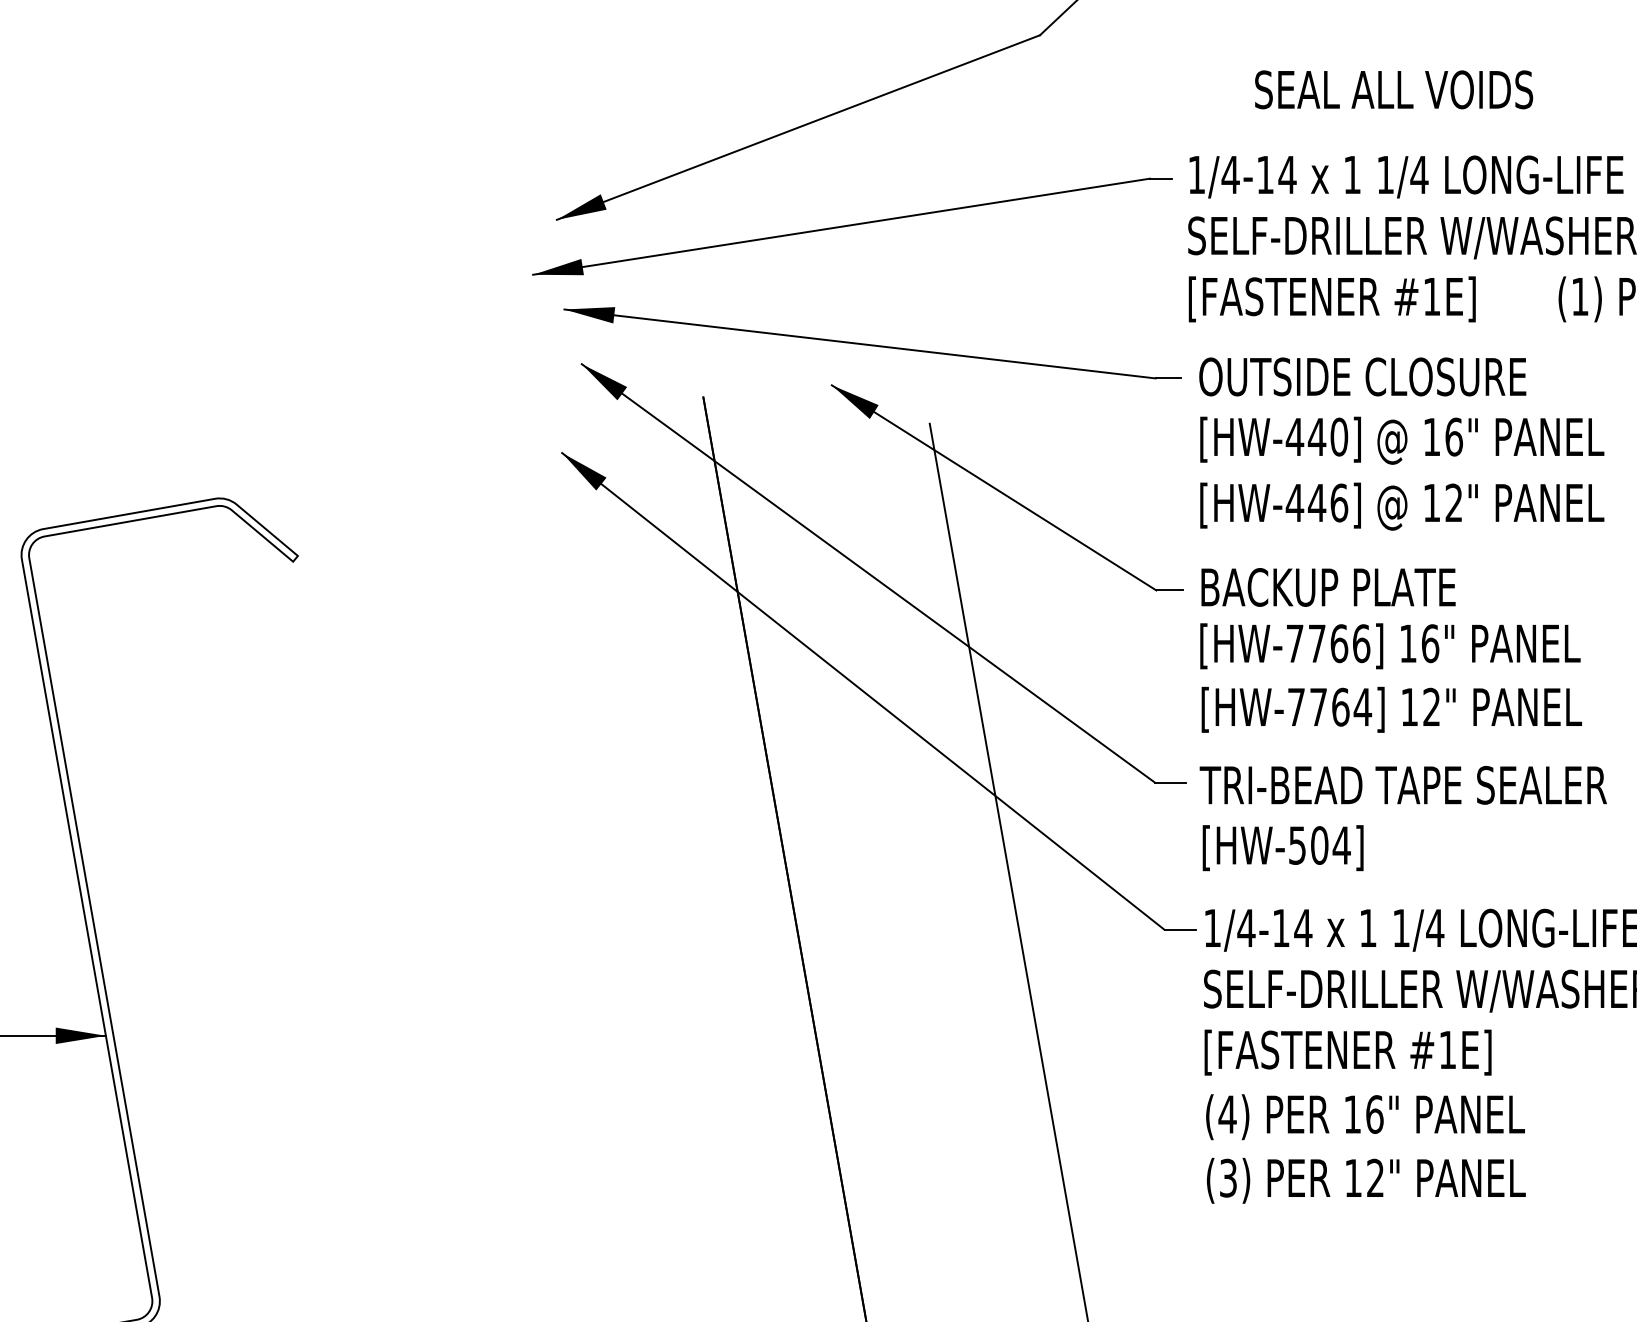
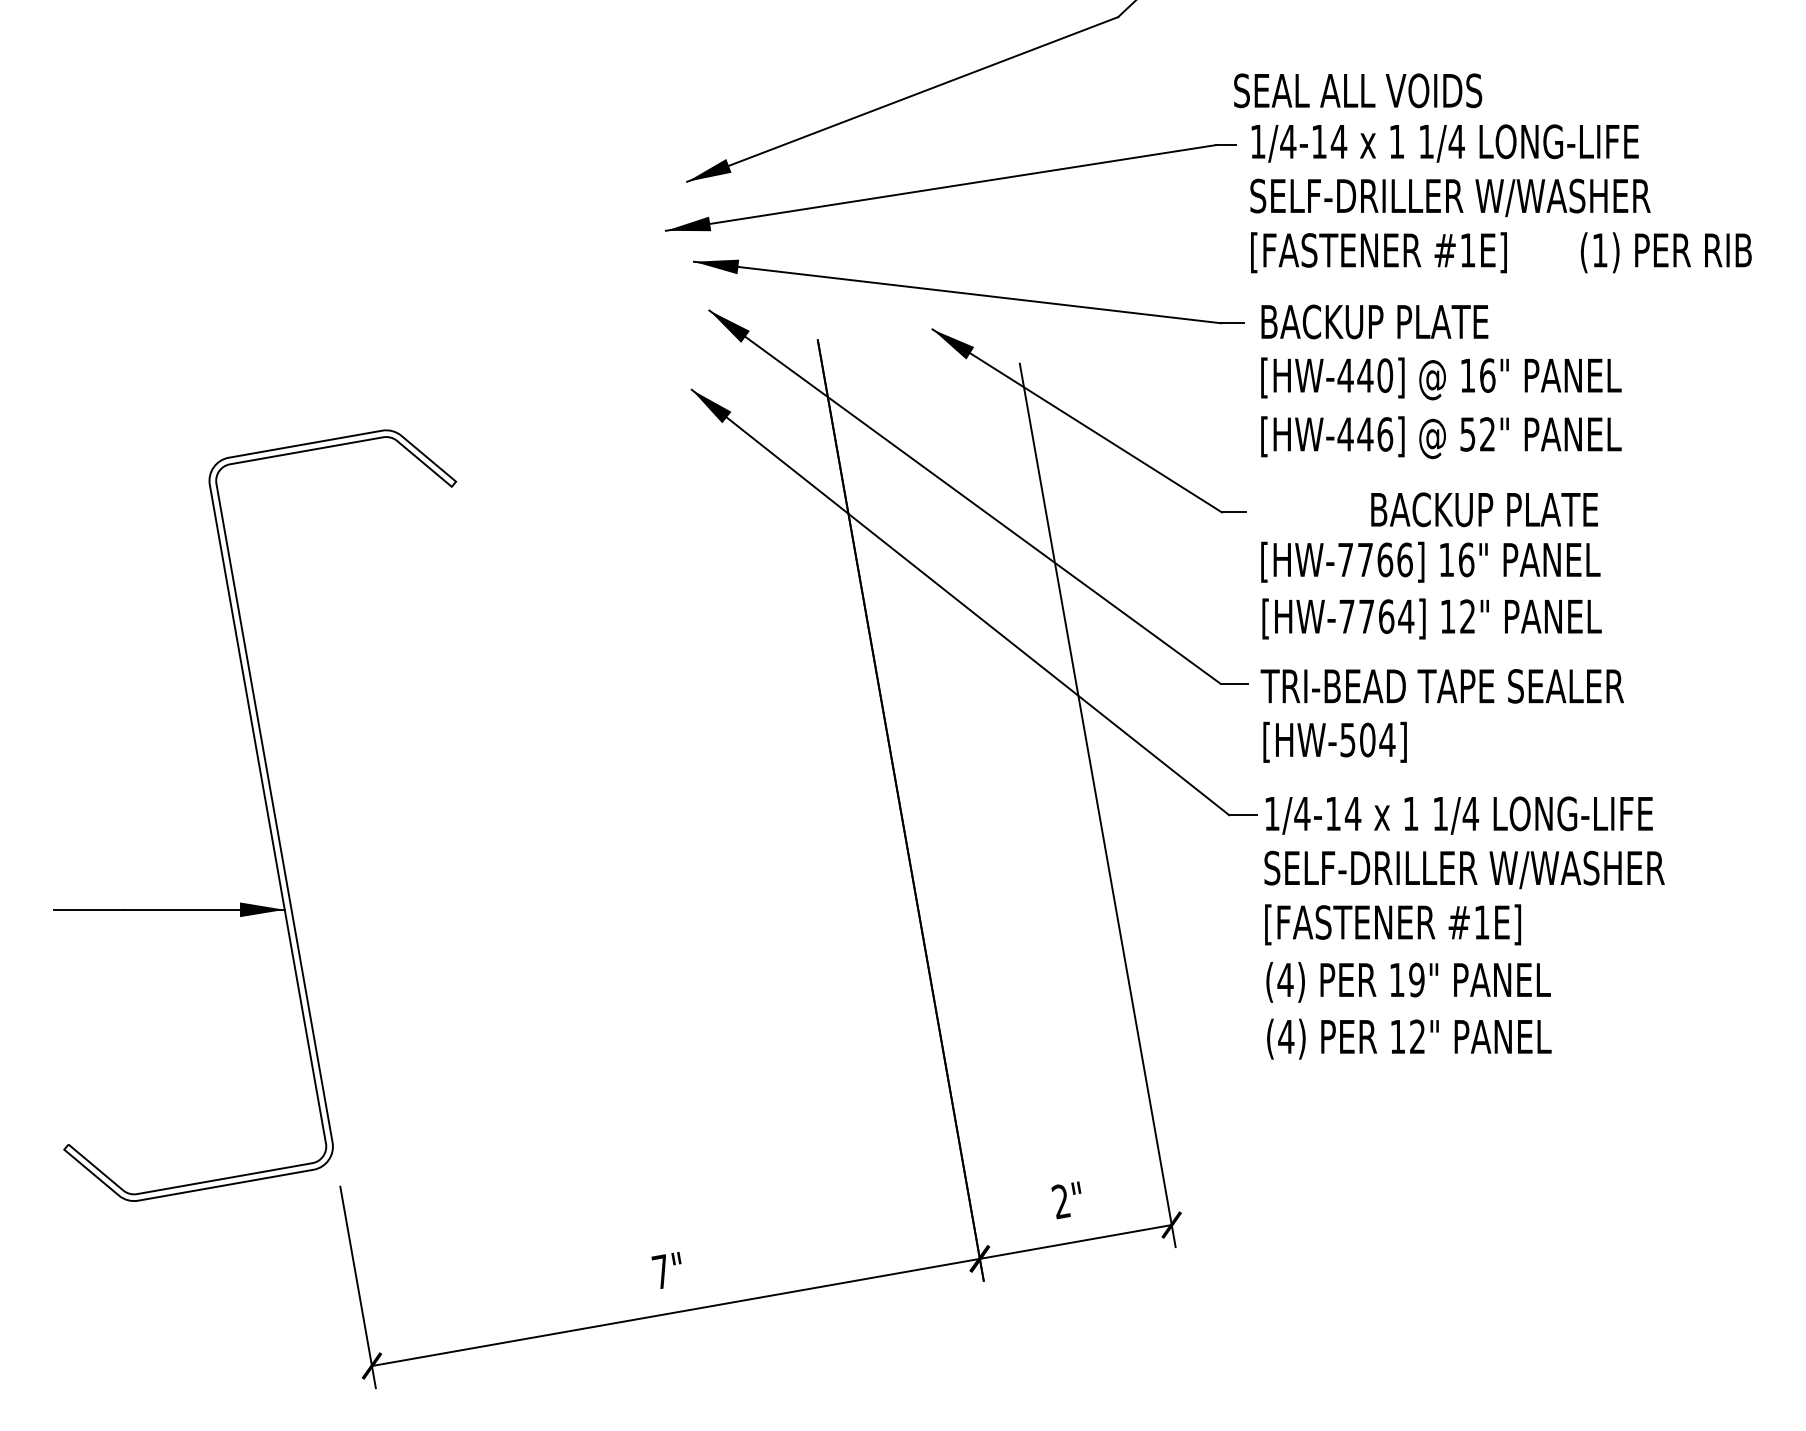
text: (1394, 89) -> (1358, 90), moved
text: (1362, 376) -> (1405, 321), OUTSIDE CLOSURE -> BACKUP PLATE
text: (1431, 503) -> (1467, 434), 12" -> 52"
text: (1328, 587) -> (1484, 509), moved
text: (1374, 1113) -> (1416, 979), 16" -> 19"
text: (1228, 1177) -> (1286, 1036), (3) -> (4)

